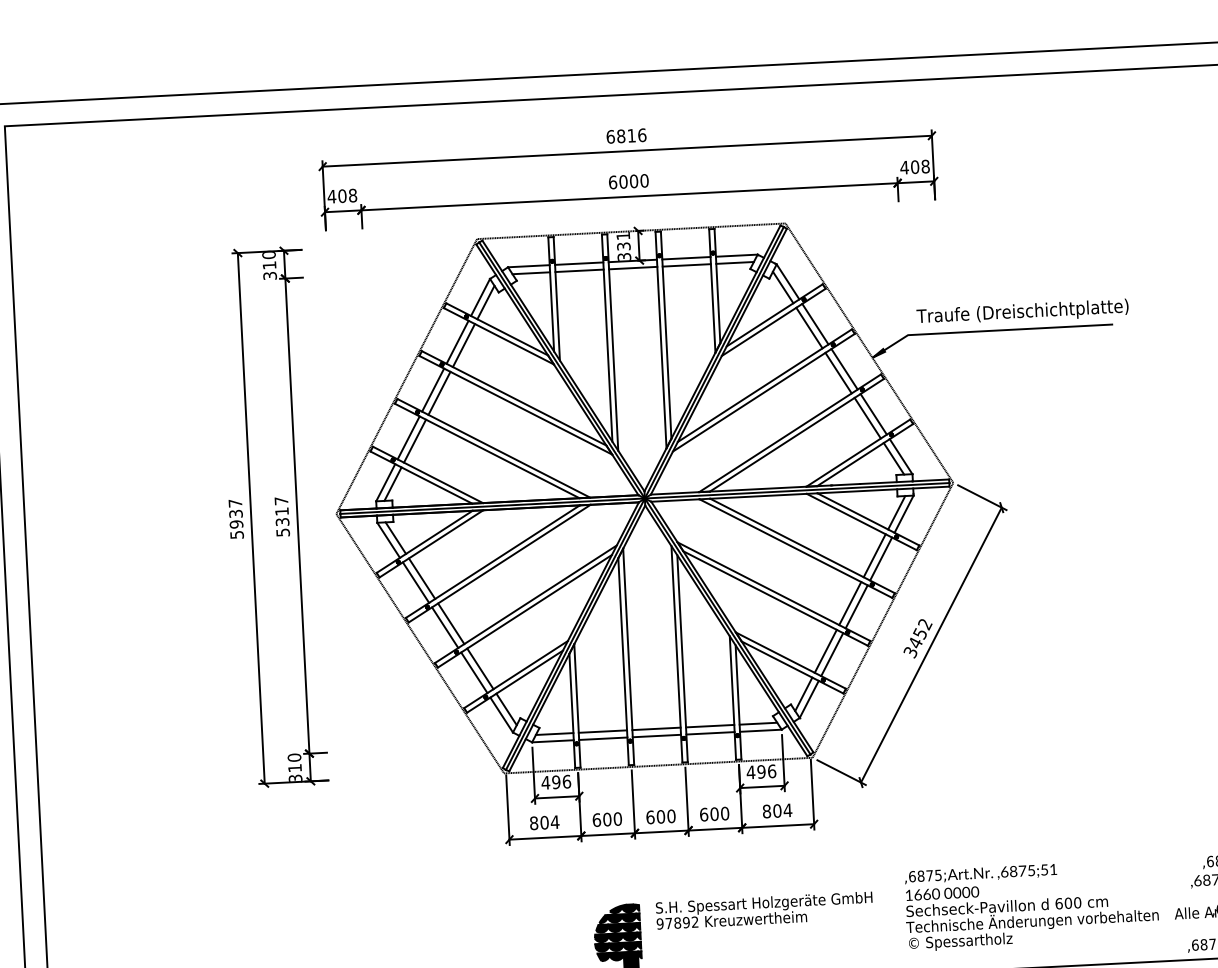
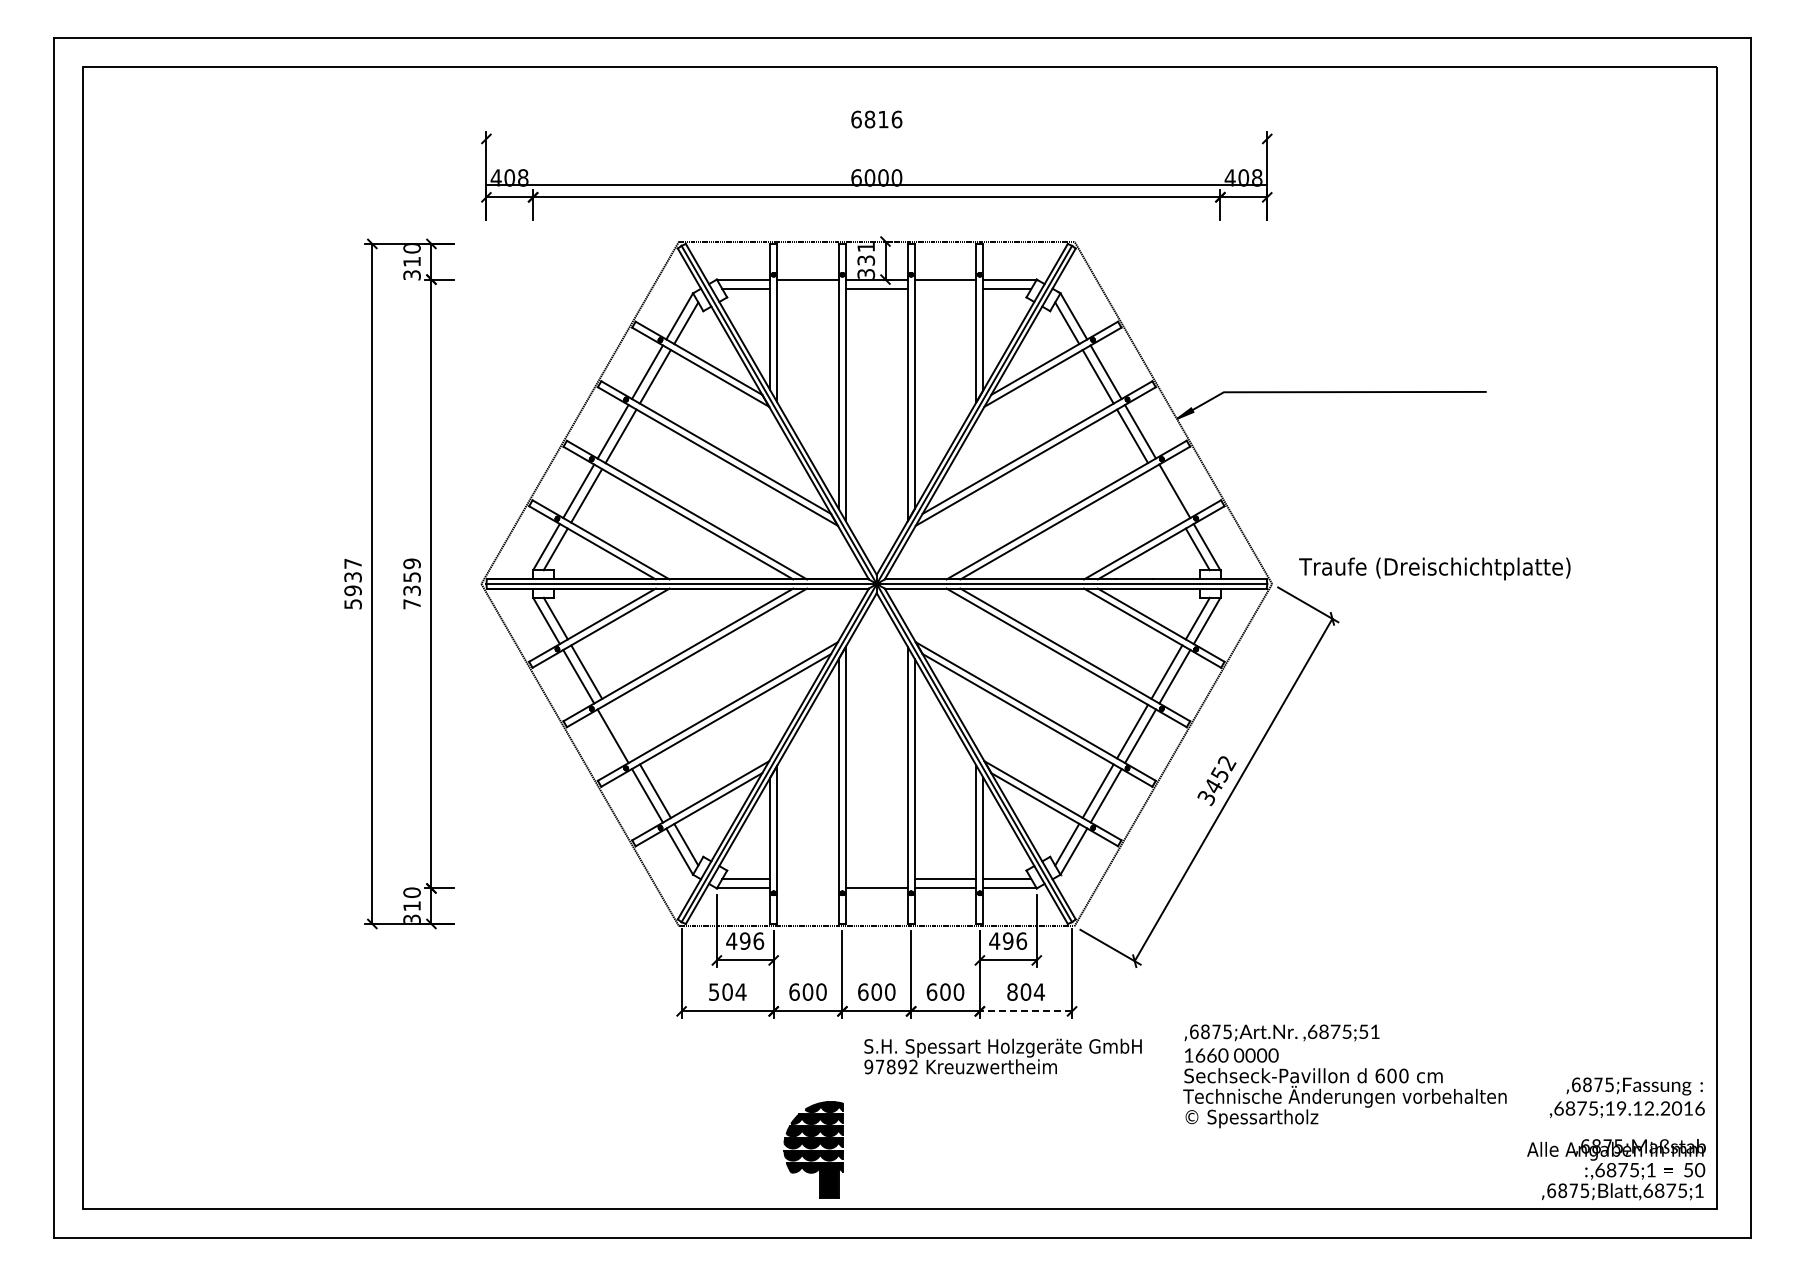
line: (627, 150) -> (876, 184), moved
line: (686, 265) -> (945, 288), removed
line: (579, 270) -> (807, 288), removed
text: (1022, 312) -> (1434, 568), moved
line: (867, 417) -> (1166, 495), removed
text: (281, 516) -> (411, 583), 5317 -> 7359
line: (450, 623) -> (620, 731), removed
line: (656, 729) -> (876, 879), removed
line: (602, 731) -> (807, 879), removed
line: (602, 738) -> (807, 888), removed
text: (534, 822) -> (714, 991), 804 -> 504
line: (777, 826) -> (1025, 1011), solid -> dashed
text: (1031, 905) -> (1344, 1076), moved
text: (764, 910) -> (1002, 1056), moved

